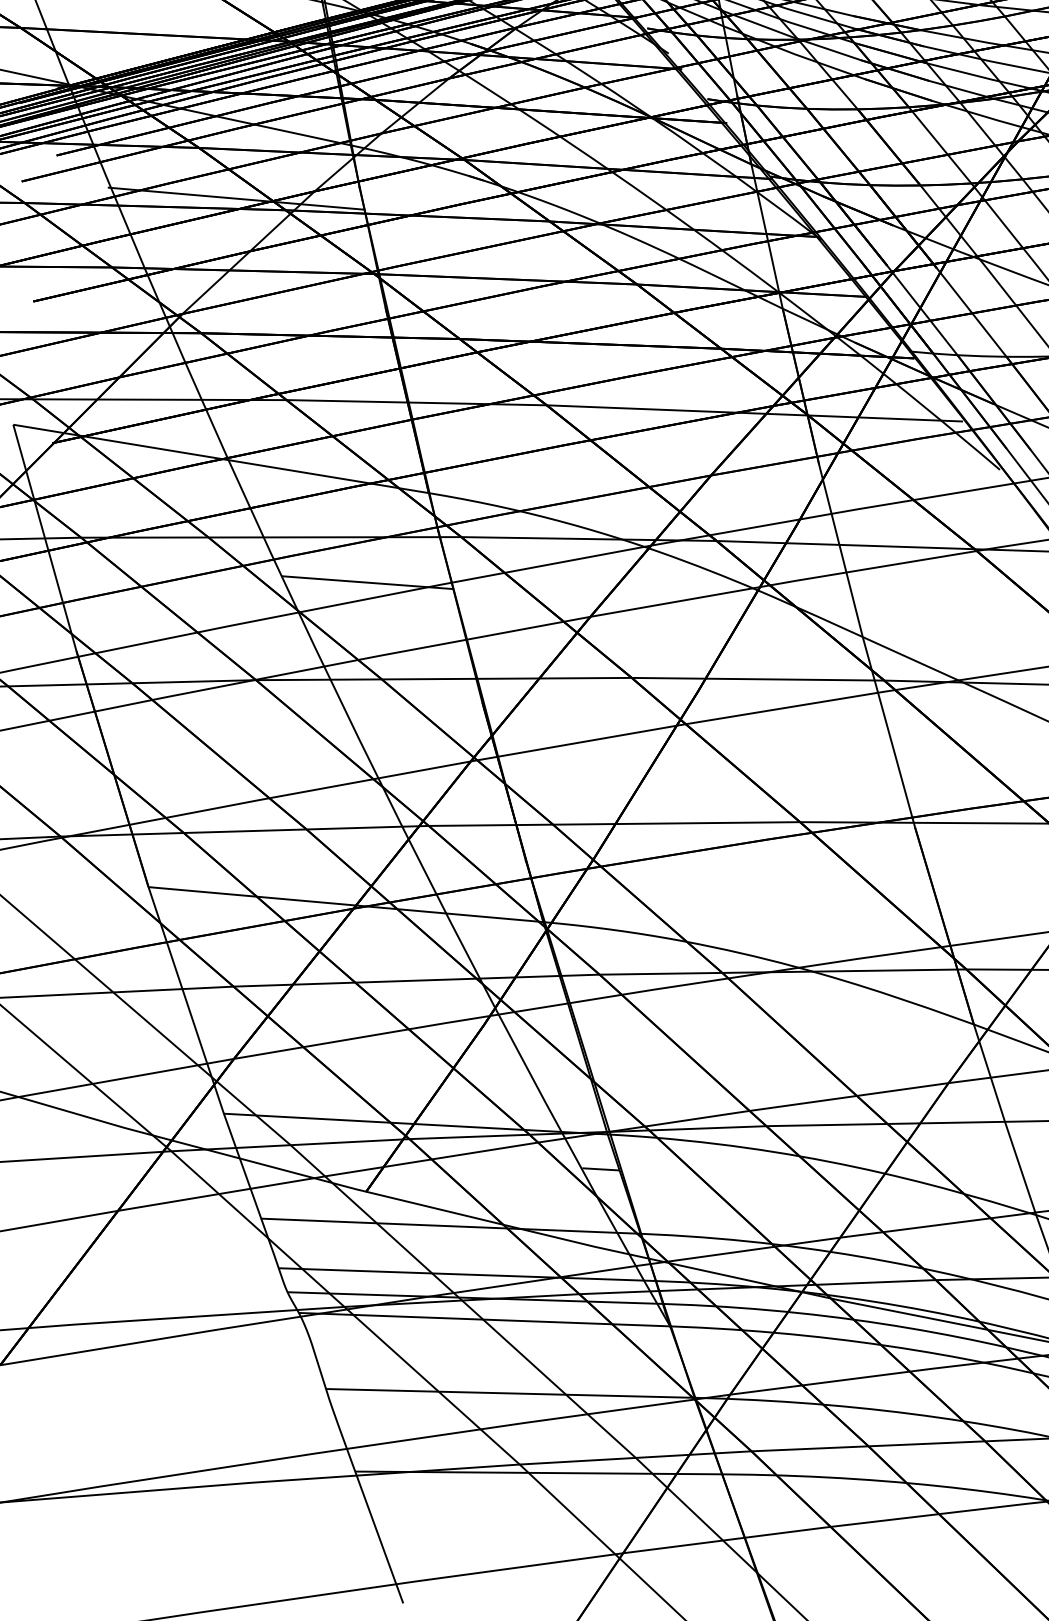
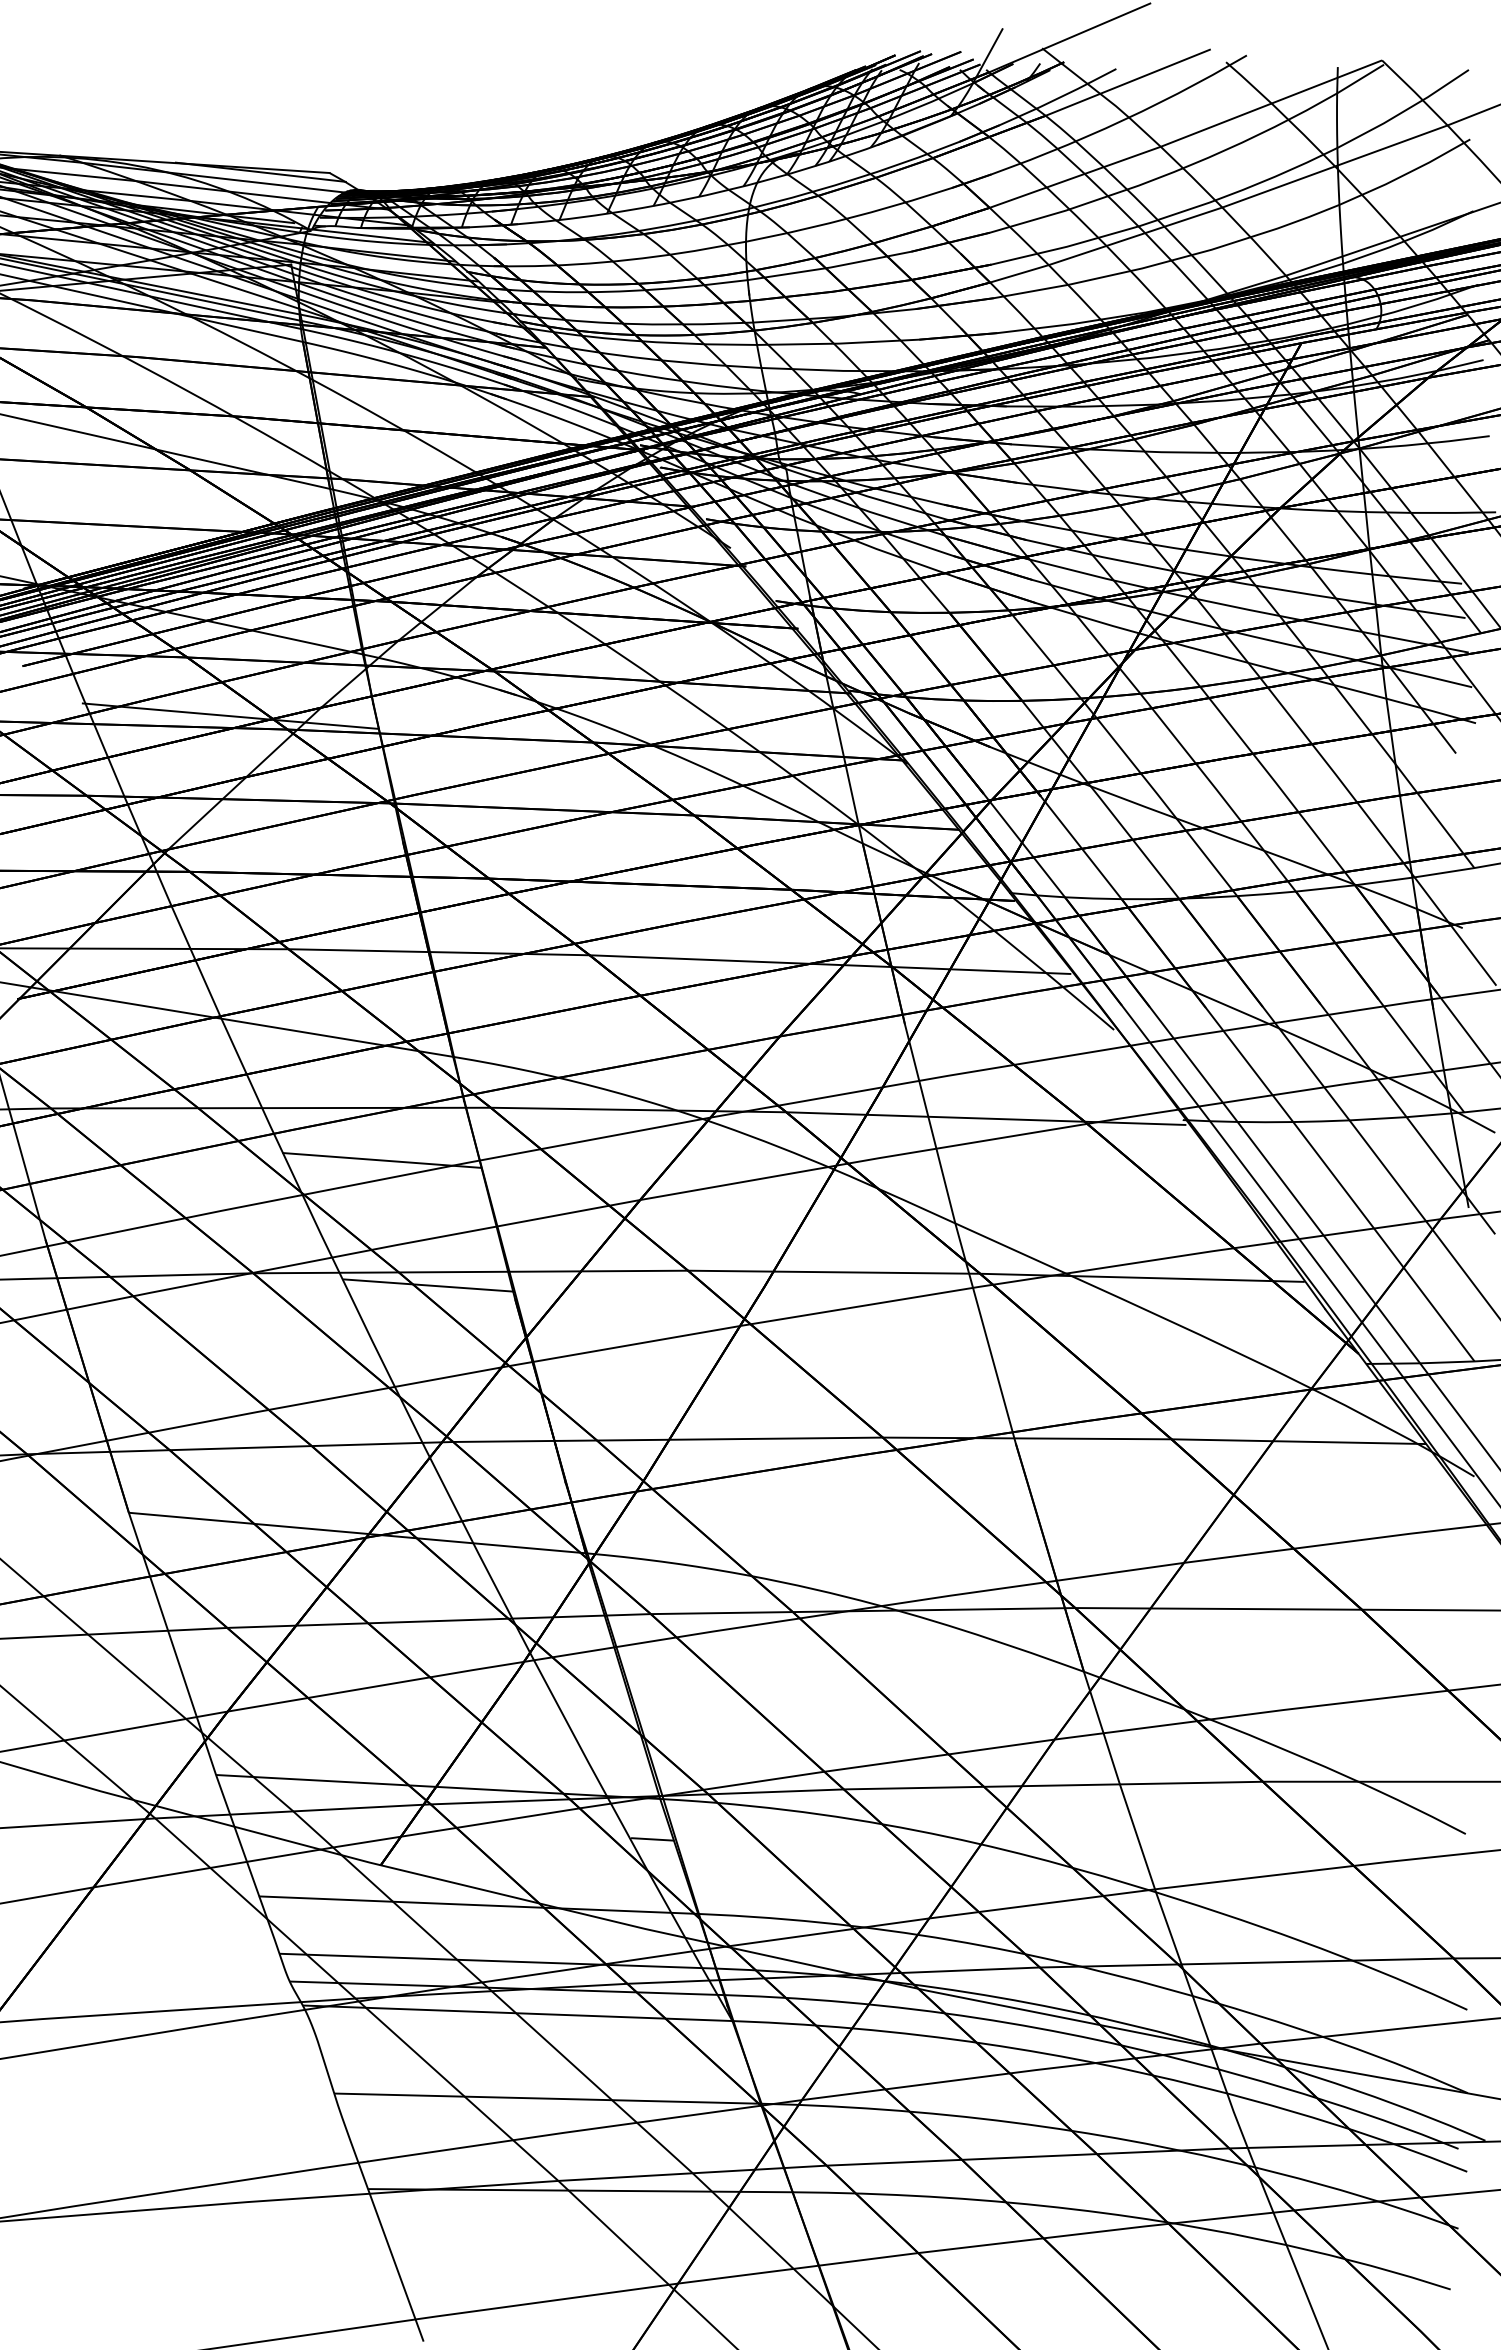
line: (407, 690) -> (428, 1285), added

